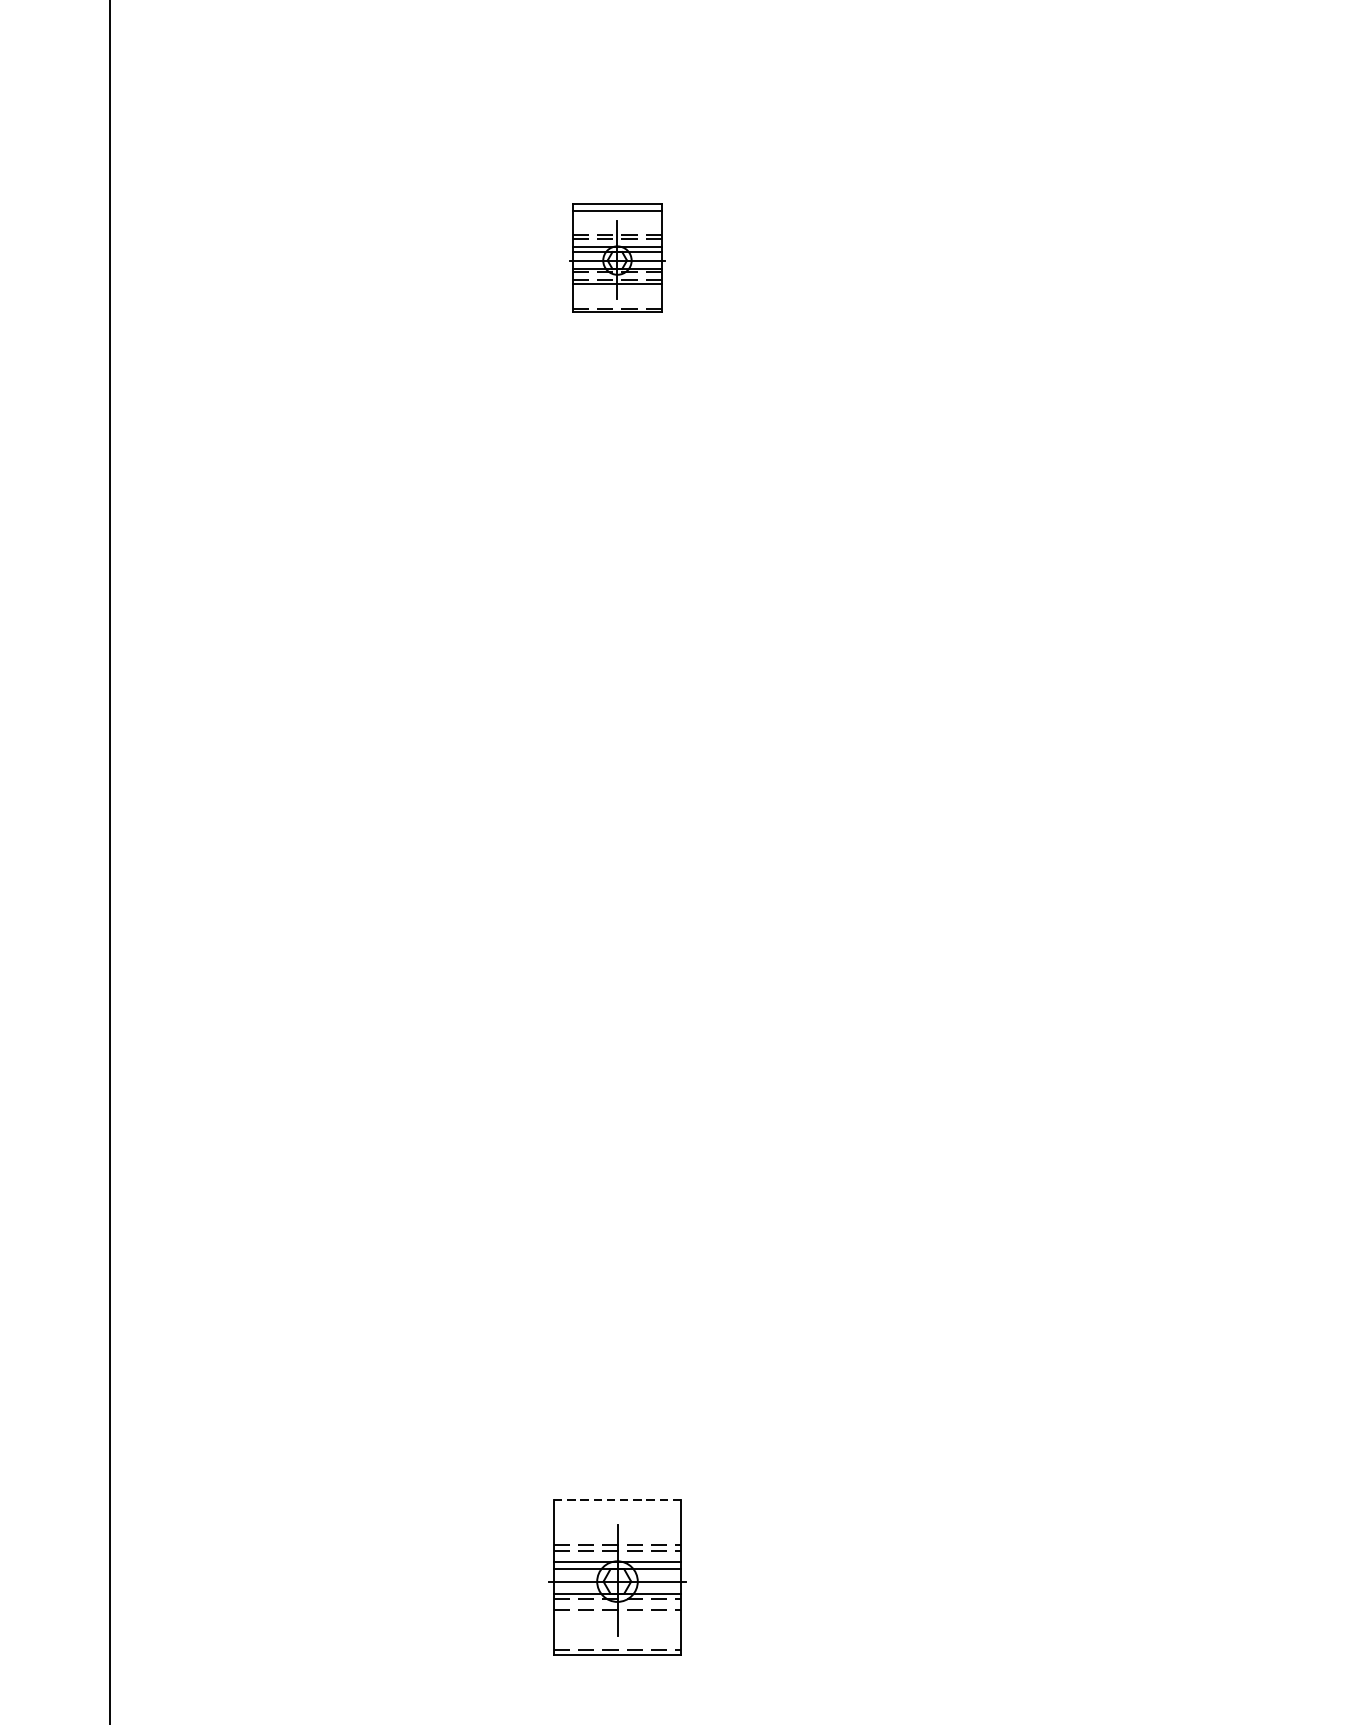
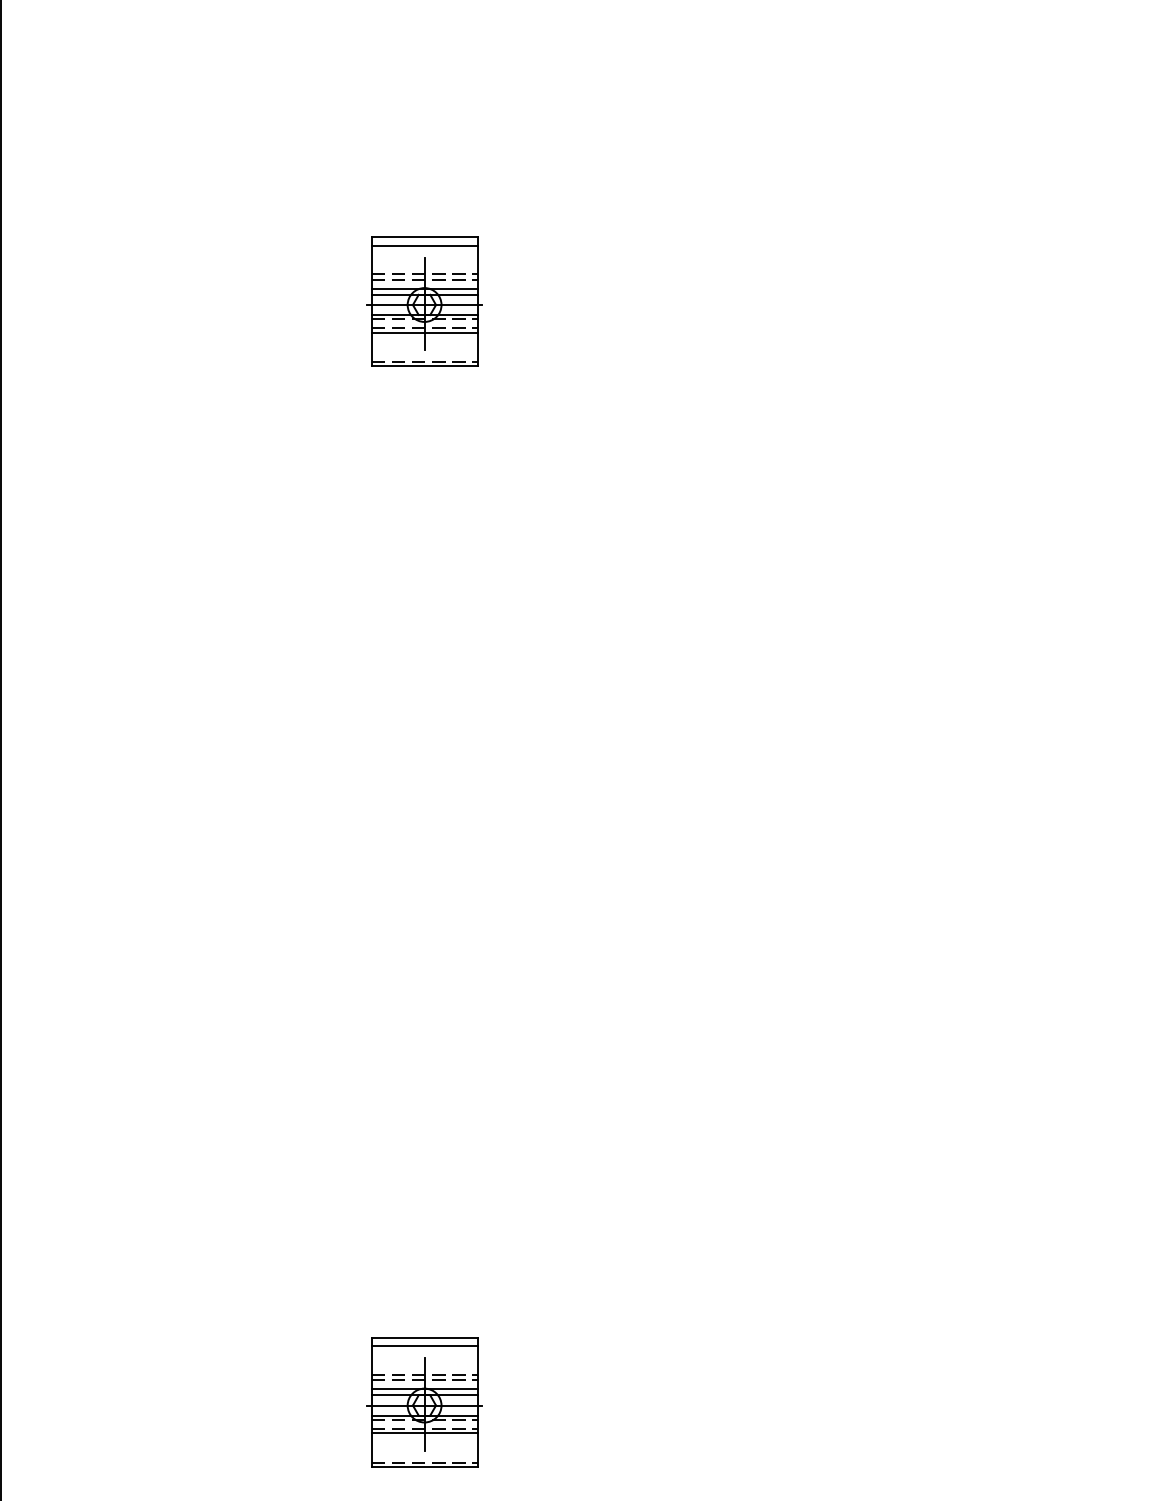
part: (617, 257) -> (424, 301), size x1.43
line: (617, 1500) -> (424, 1337), dashed -> solid
line: (617, 1510) -> (424, 1346), added
line: (617, 1615) -> (424, 1433), added

